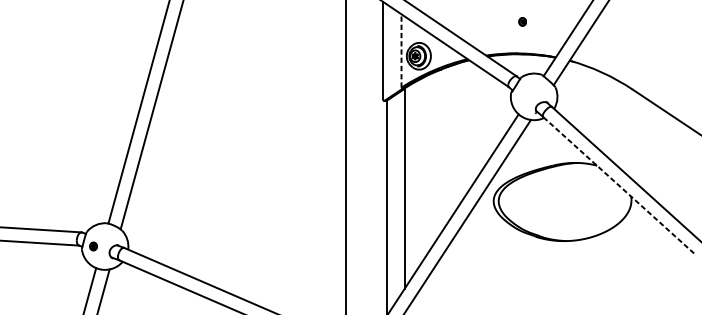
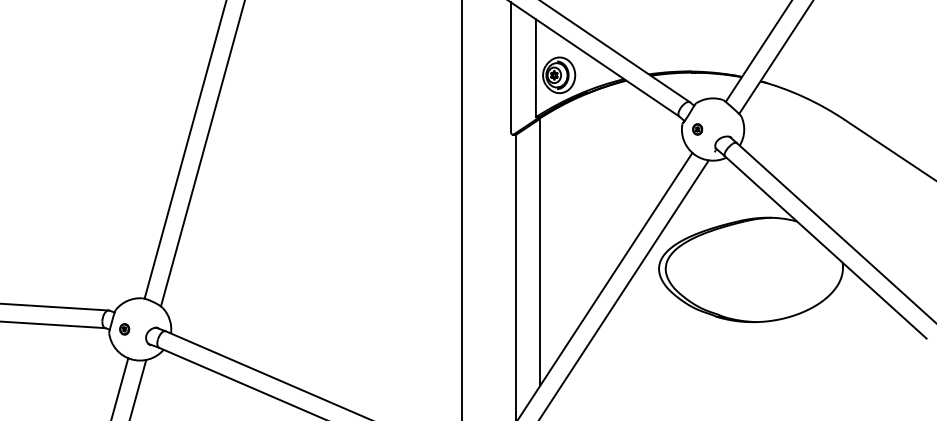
part: (522, 21) -> (697, 129), moved
line: (401, 51) -> (535, 68), dashed -> solid
line: (618, 185) -> (825, 247), dashed -> solid

